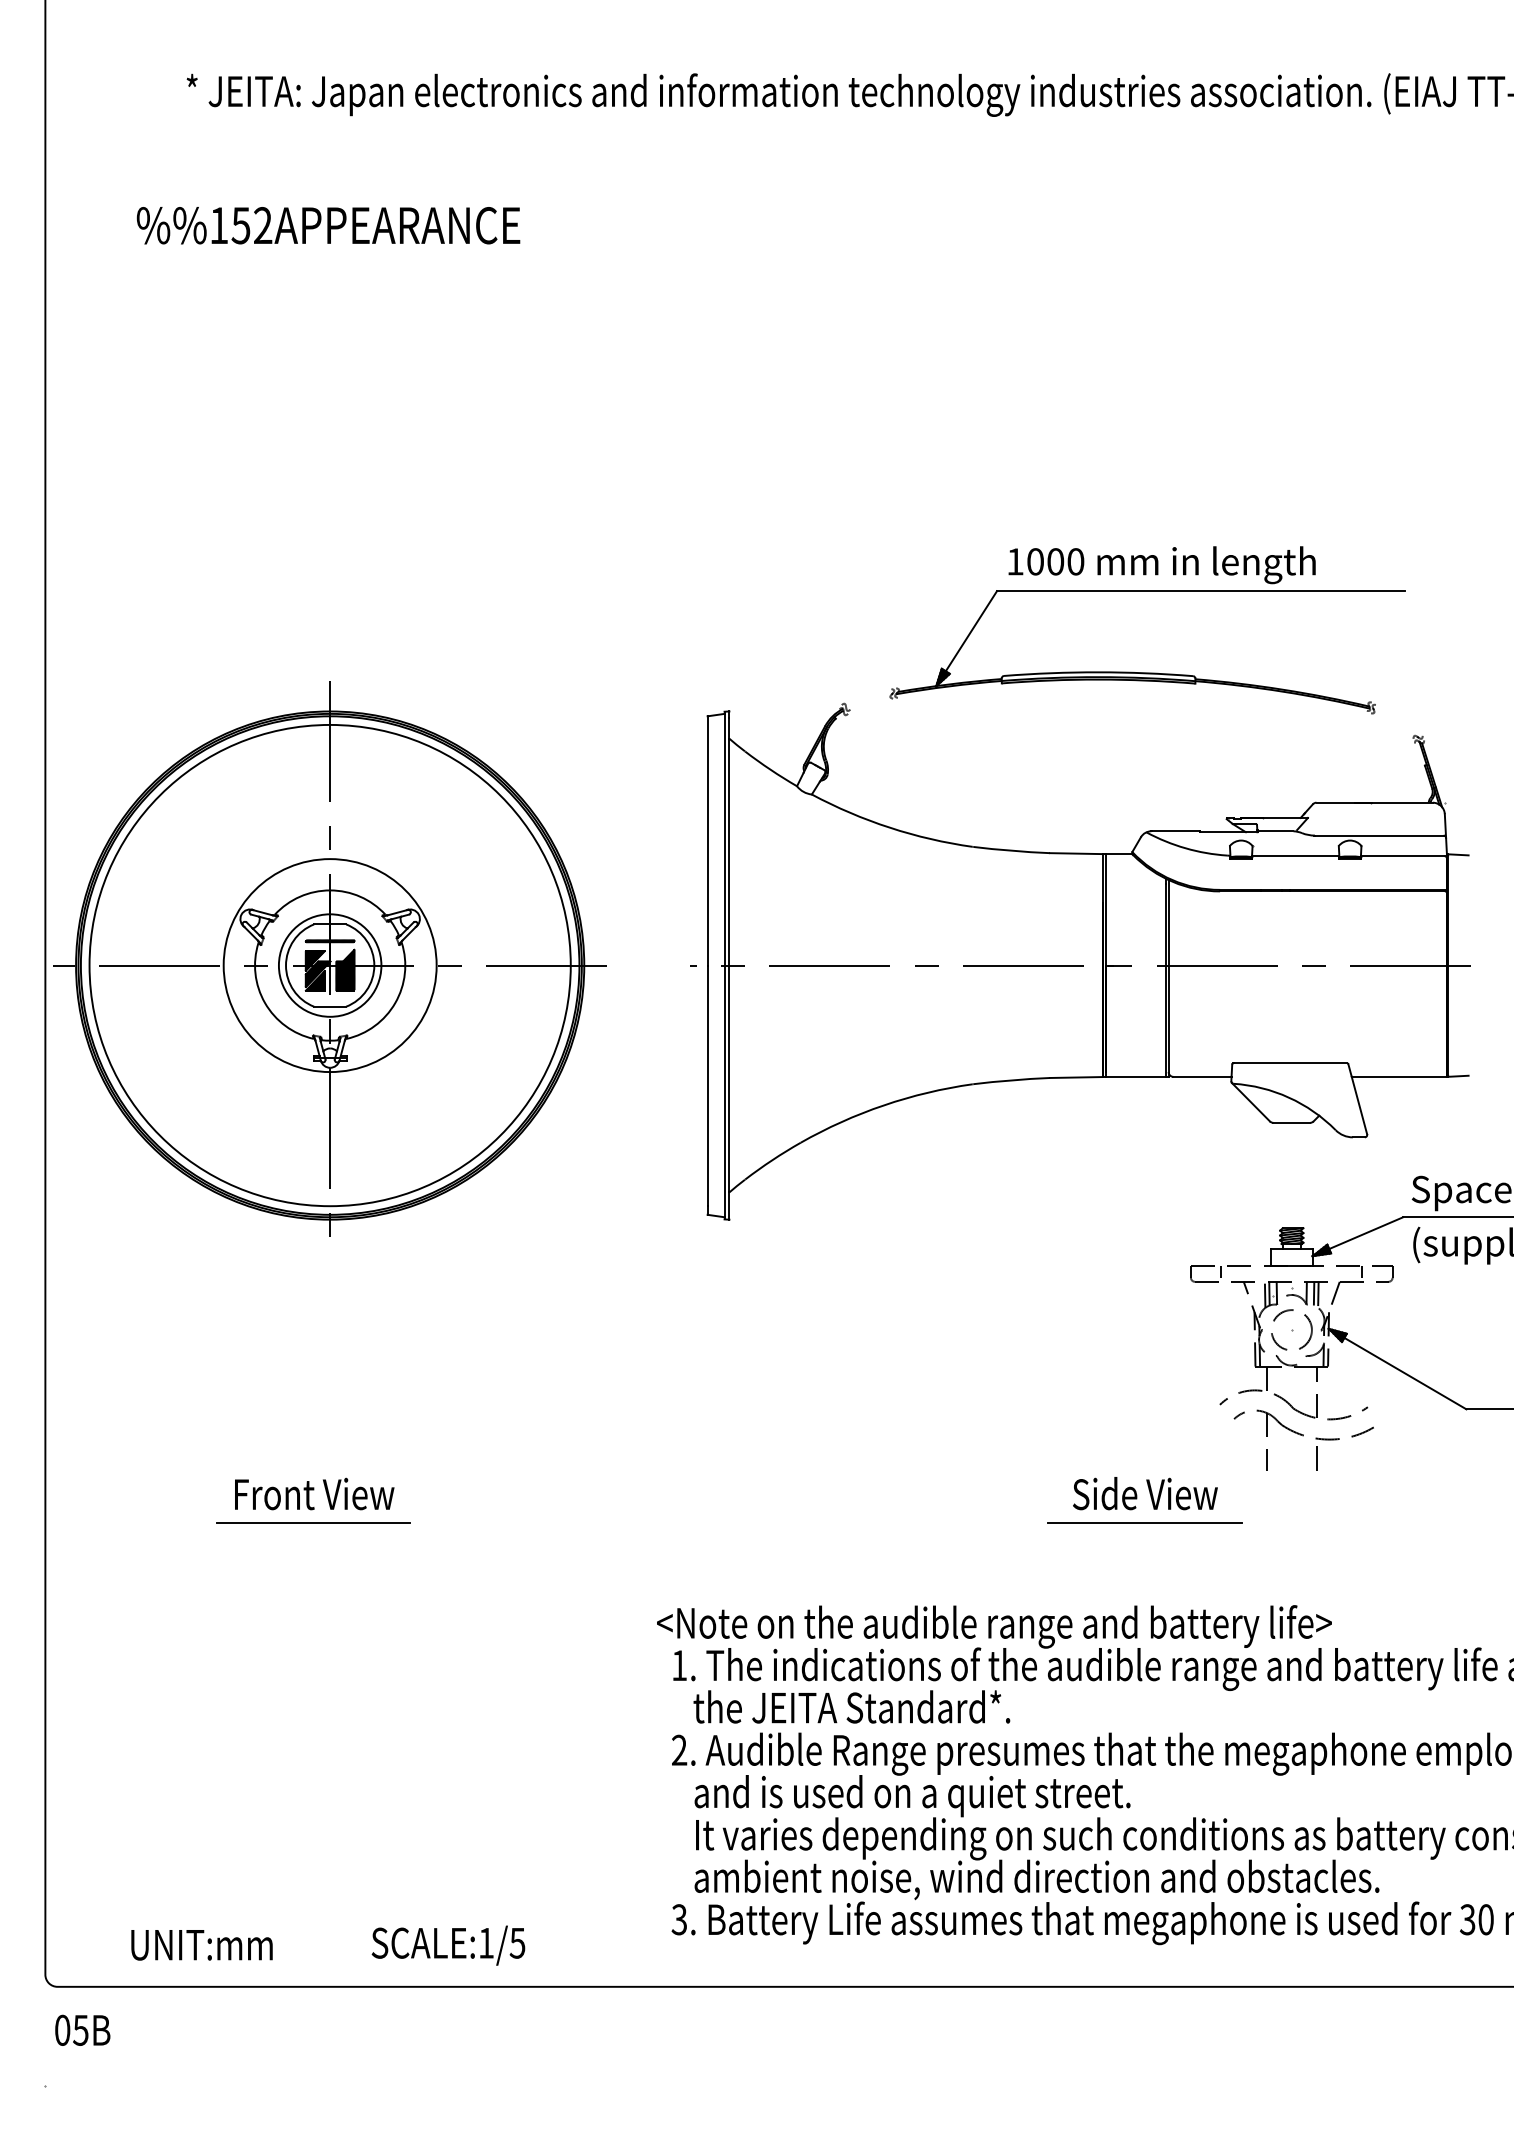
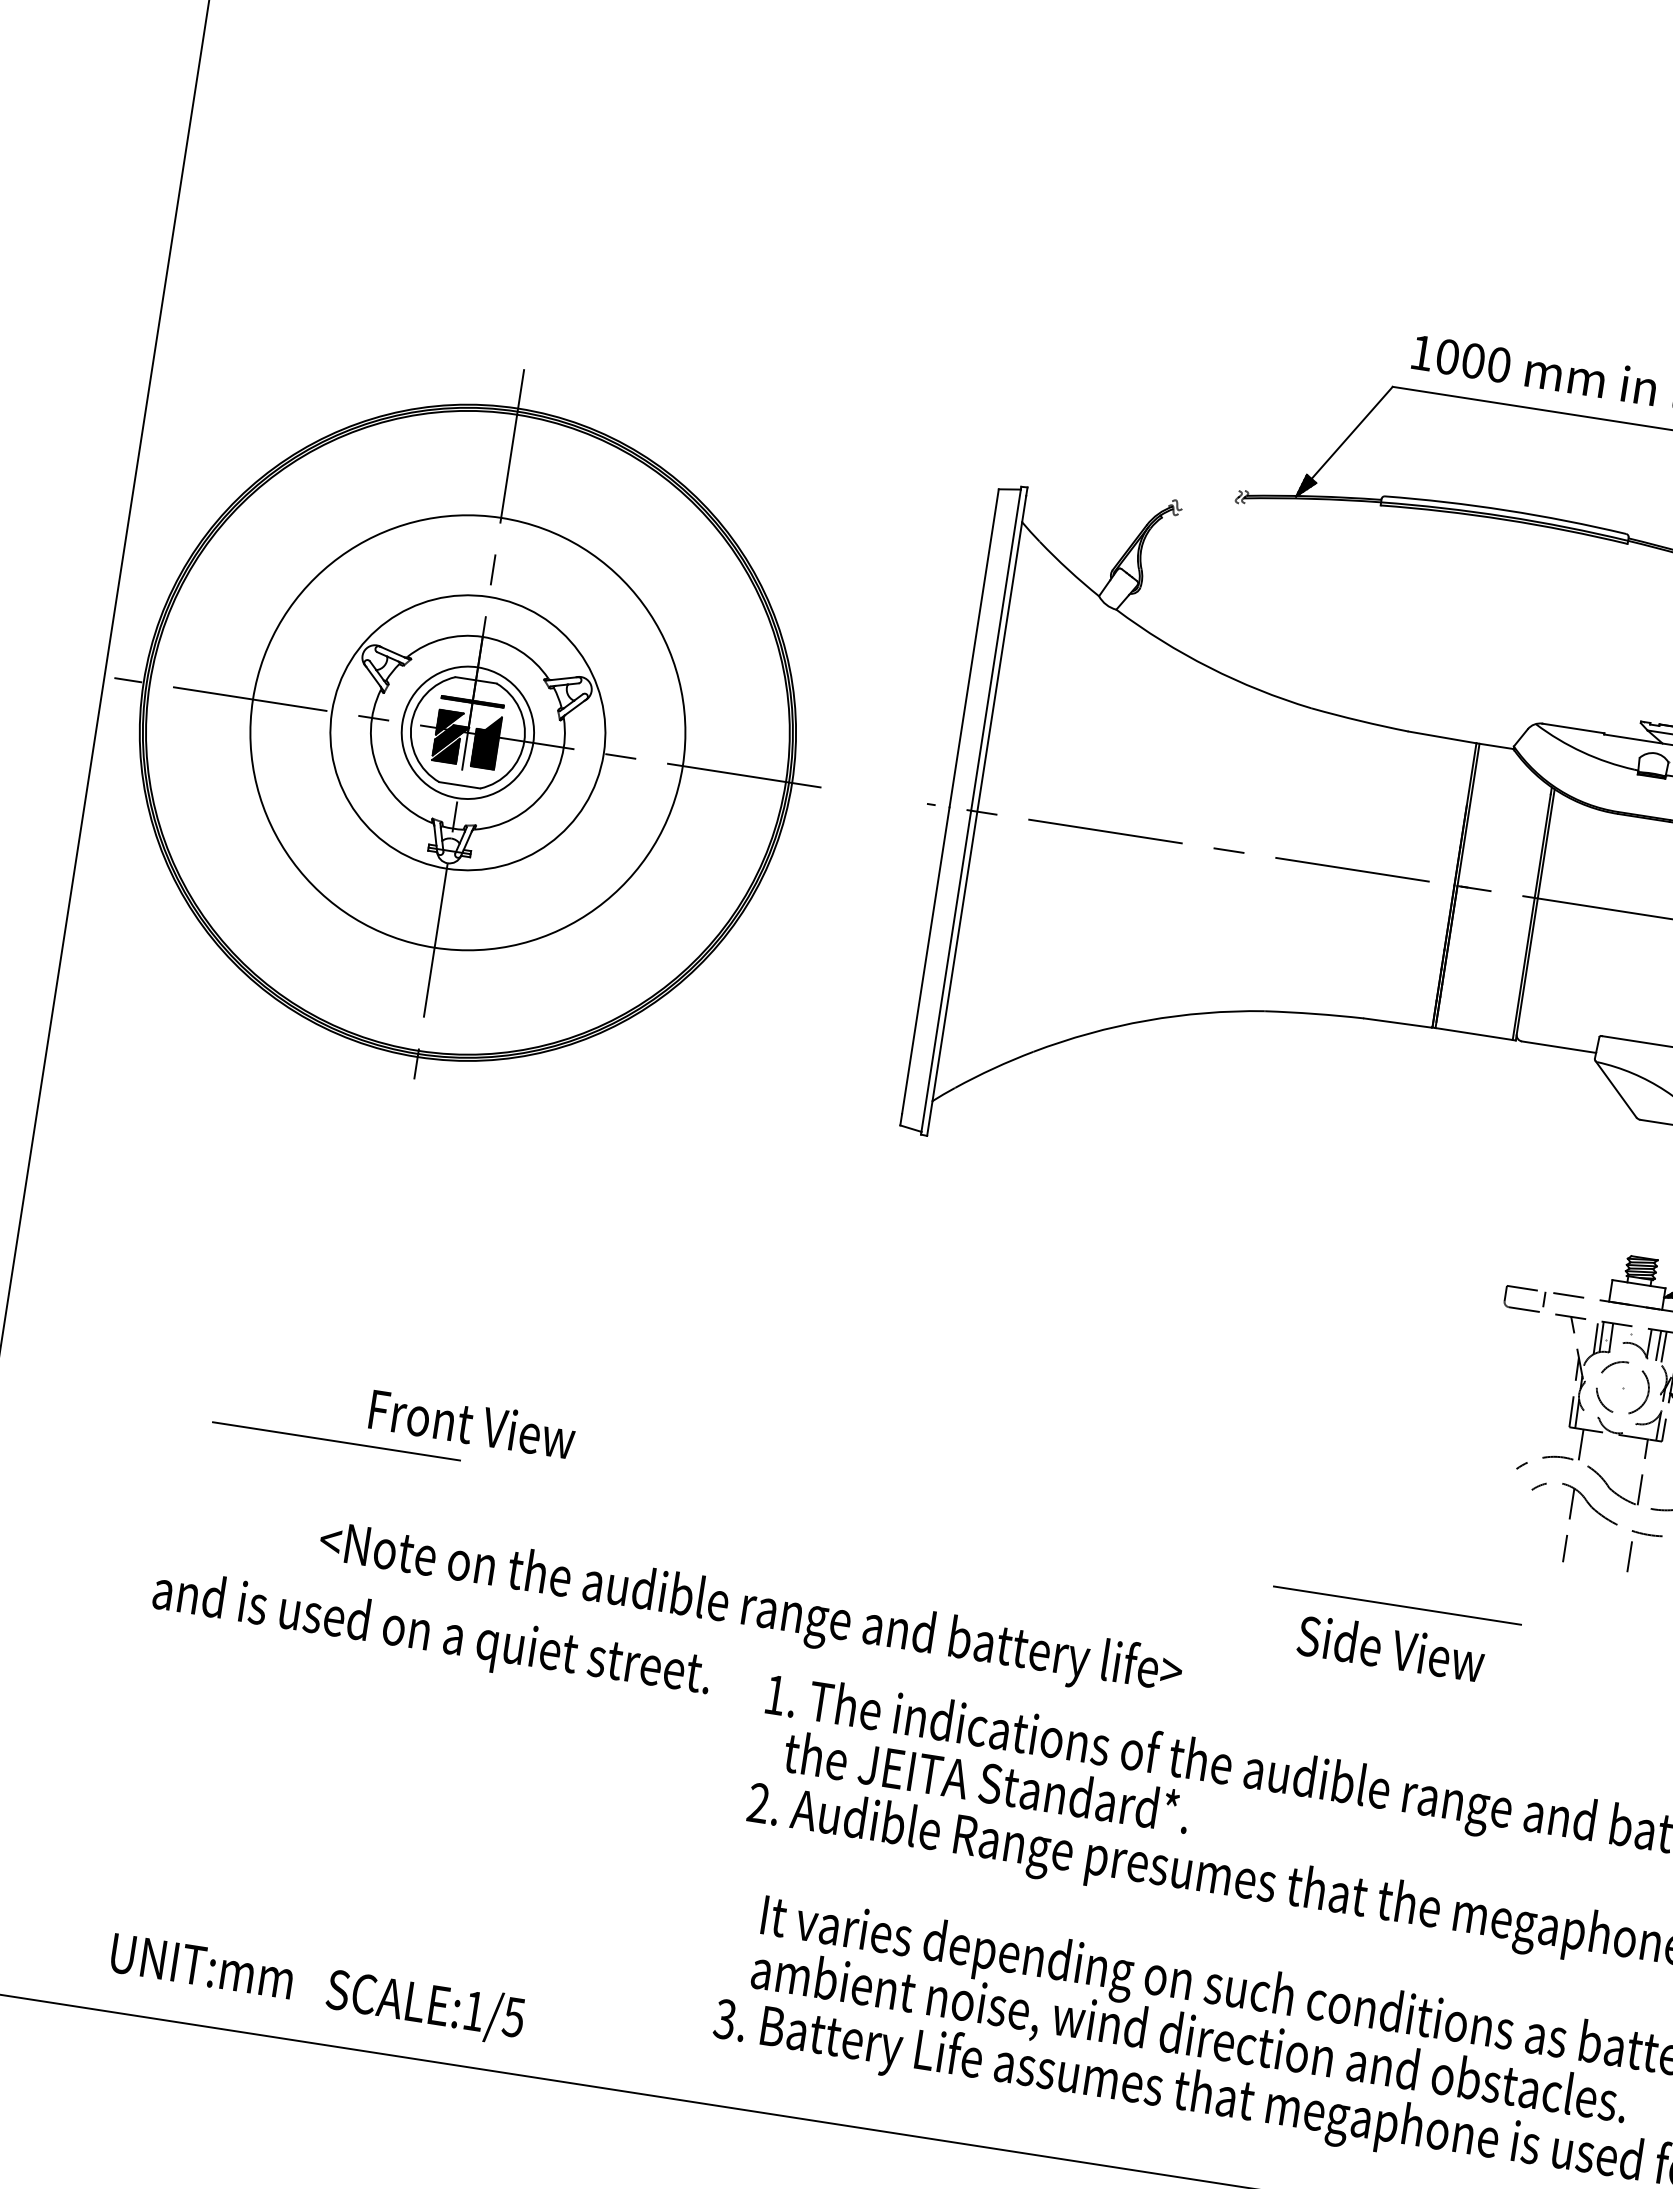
circle: (329, 965) -> (467, 732), size x0.7
text: (314, 1493) -> (472, 1423), moved
text: (1145, 1493) -> (1391, 1647), moved
text: (994, 1626) -> (750, 1610), moved
text: (912, 1796) -> (431, 1636), moved
text: (201, 1945) -> (201, 1966), moved

